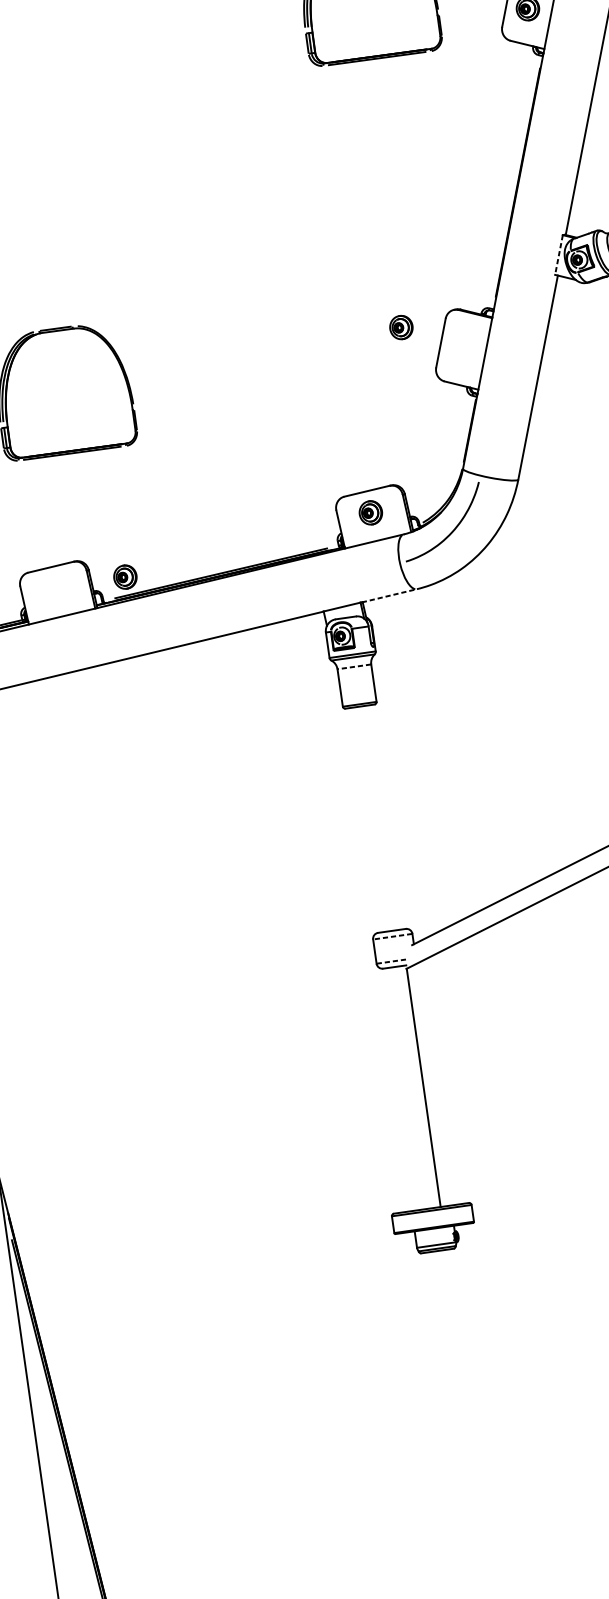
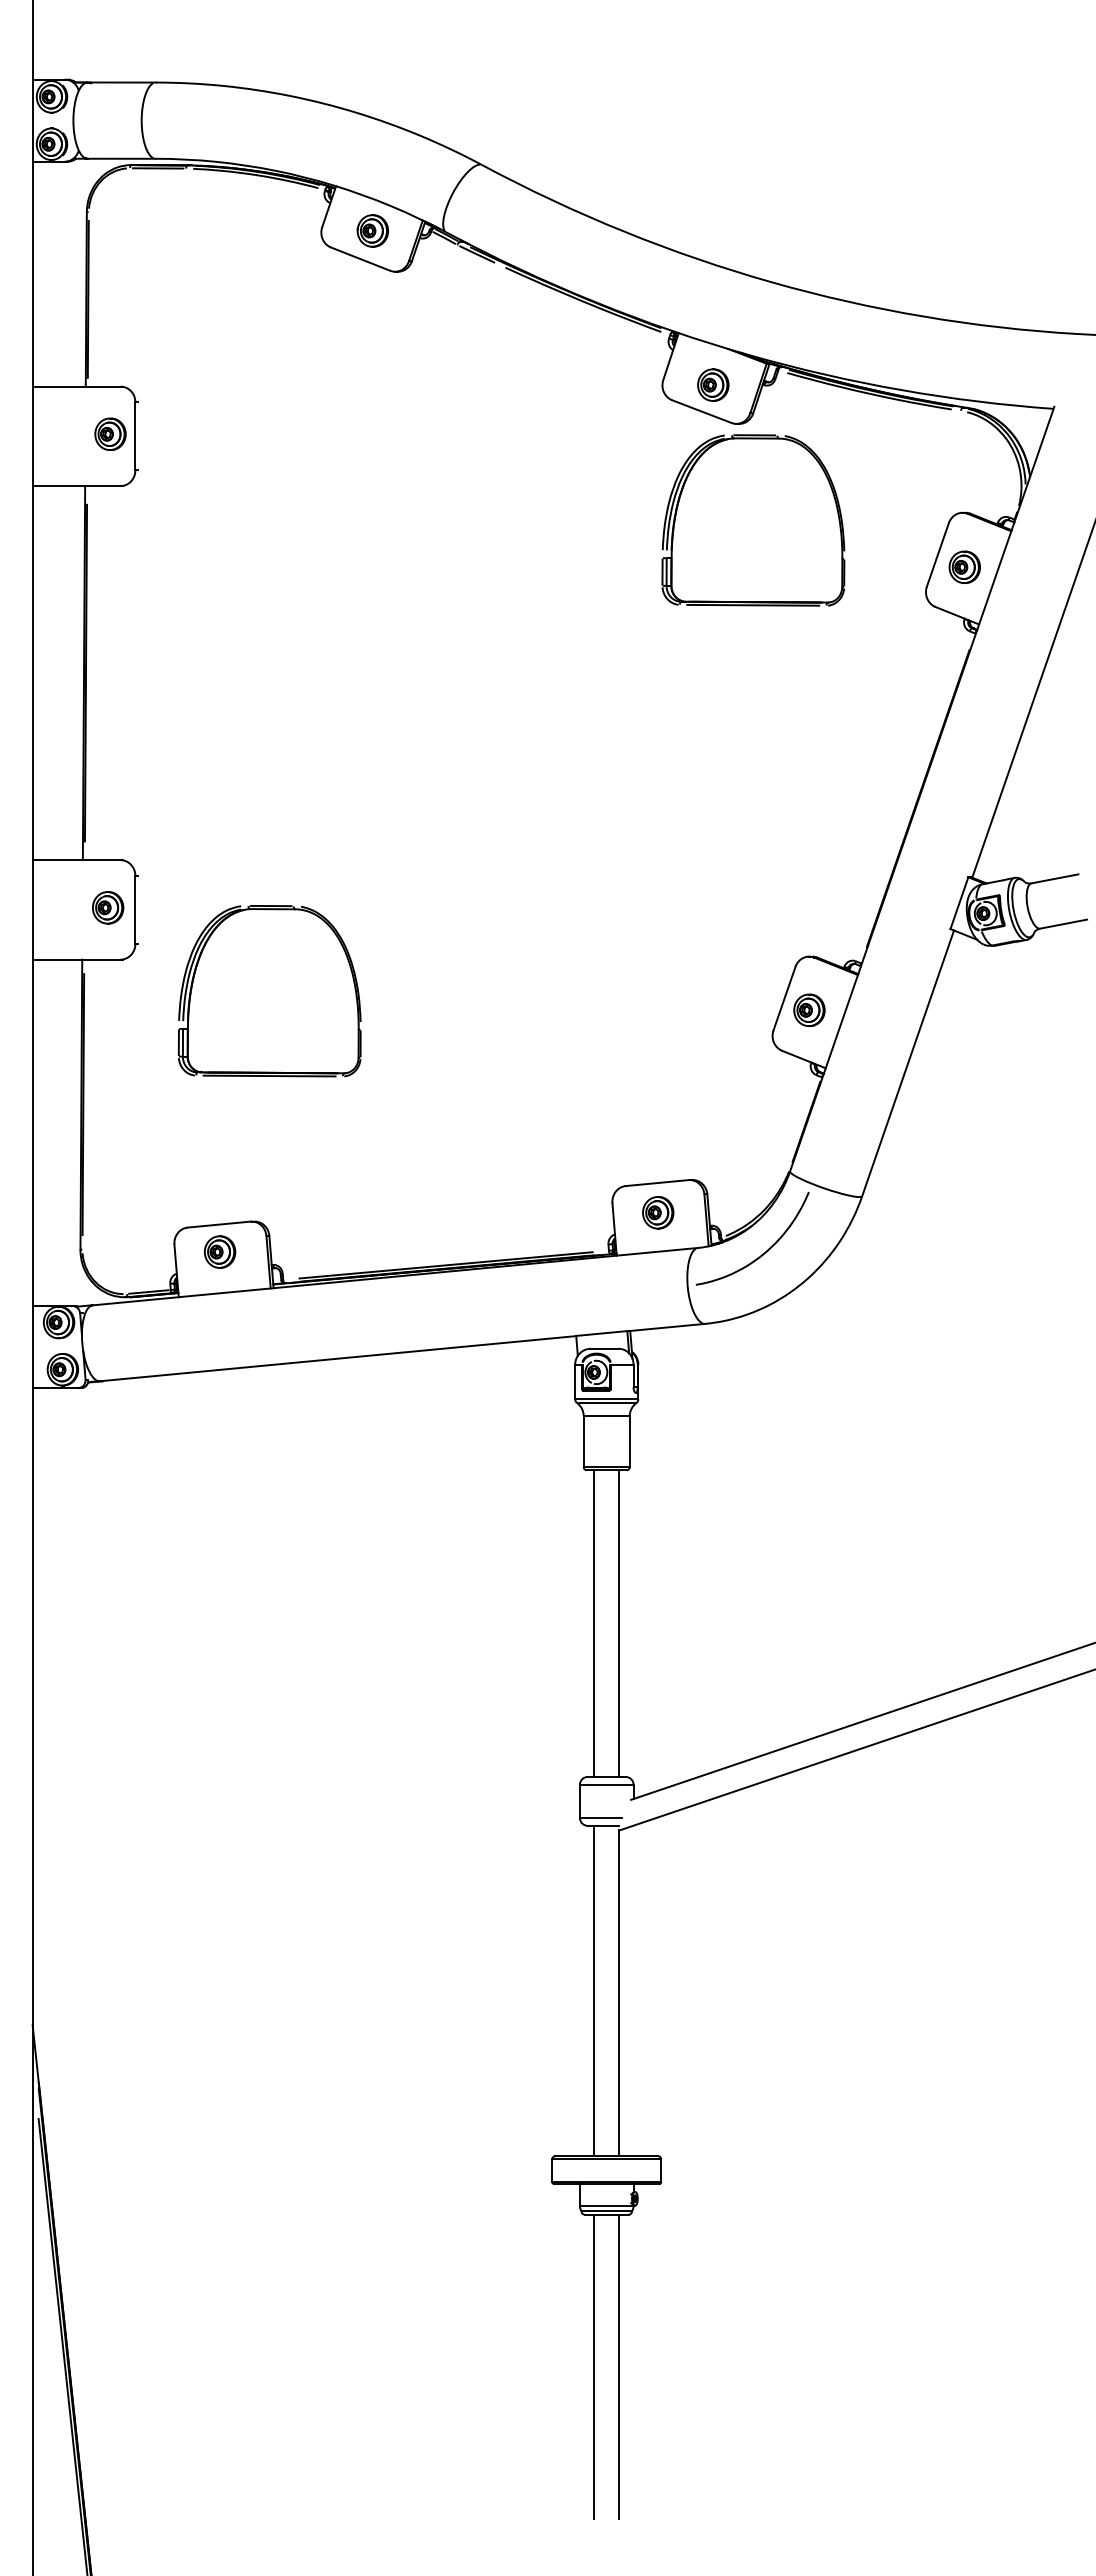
line: (559, 255) -> (959, 903), dashed -> solid
part: (401, 326) -> (809, 1009), moved
part: (125, 576) -> (220, 1251), moved
line: (389, 595) -> (667, 1327), dashed -> solid
line: (354, 666) -> (606, 1415), dashed -> solid
line: (385, 817) -> (619, 1623), added
line: (367, 819) -> (594, 1623), added
line: (392, 936) -> (606, 1784), dashed -> solid
line: (392, 961) -> (601, 1817), dashed -> solid
line: (405, 1088) -> (594, 1990), added
line: (462, 1360) -> (619, 2366), added
line: (444, 1363) -> (594, 2366), added

